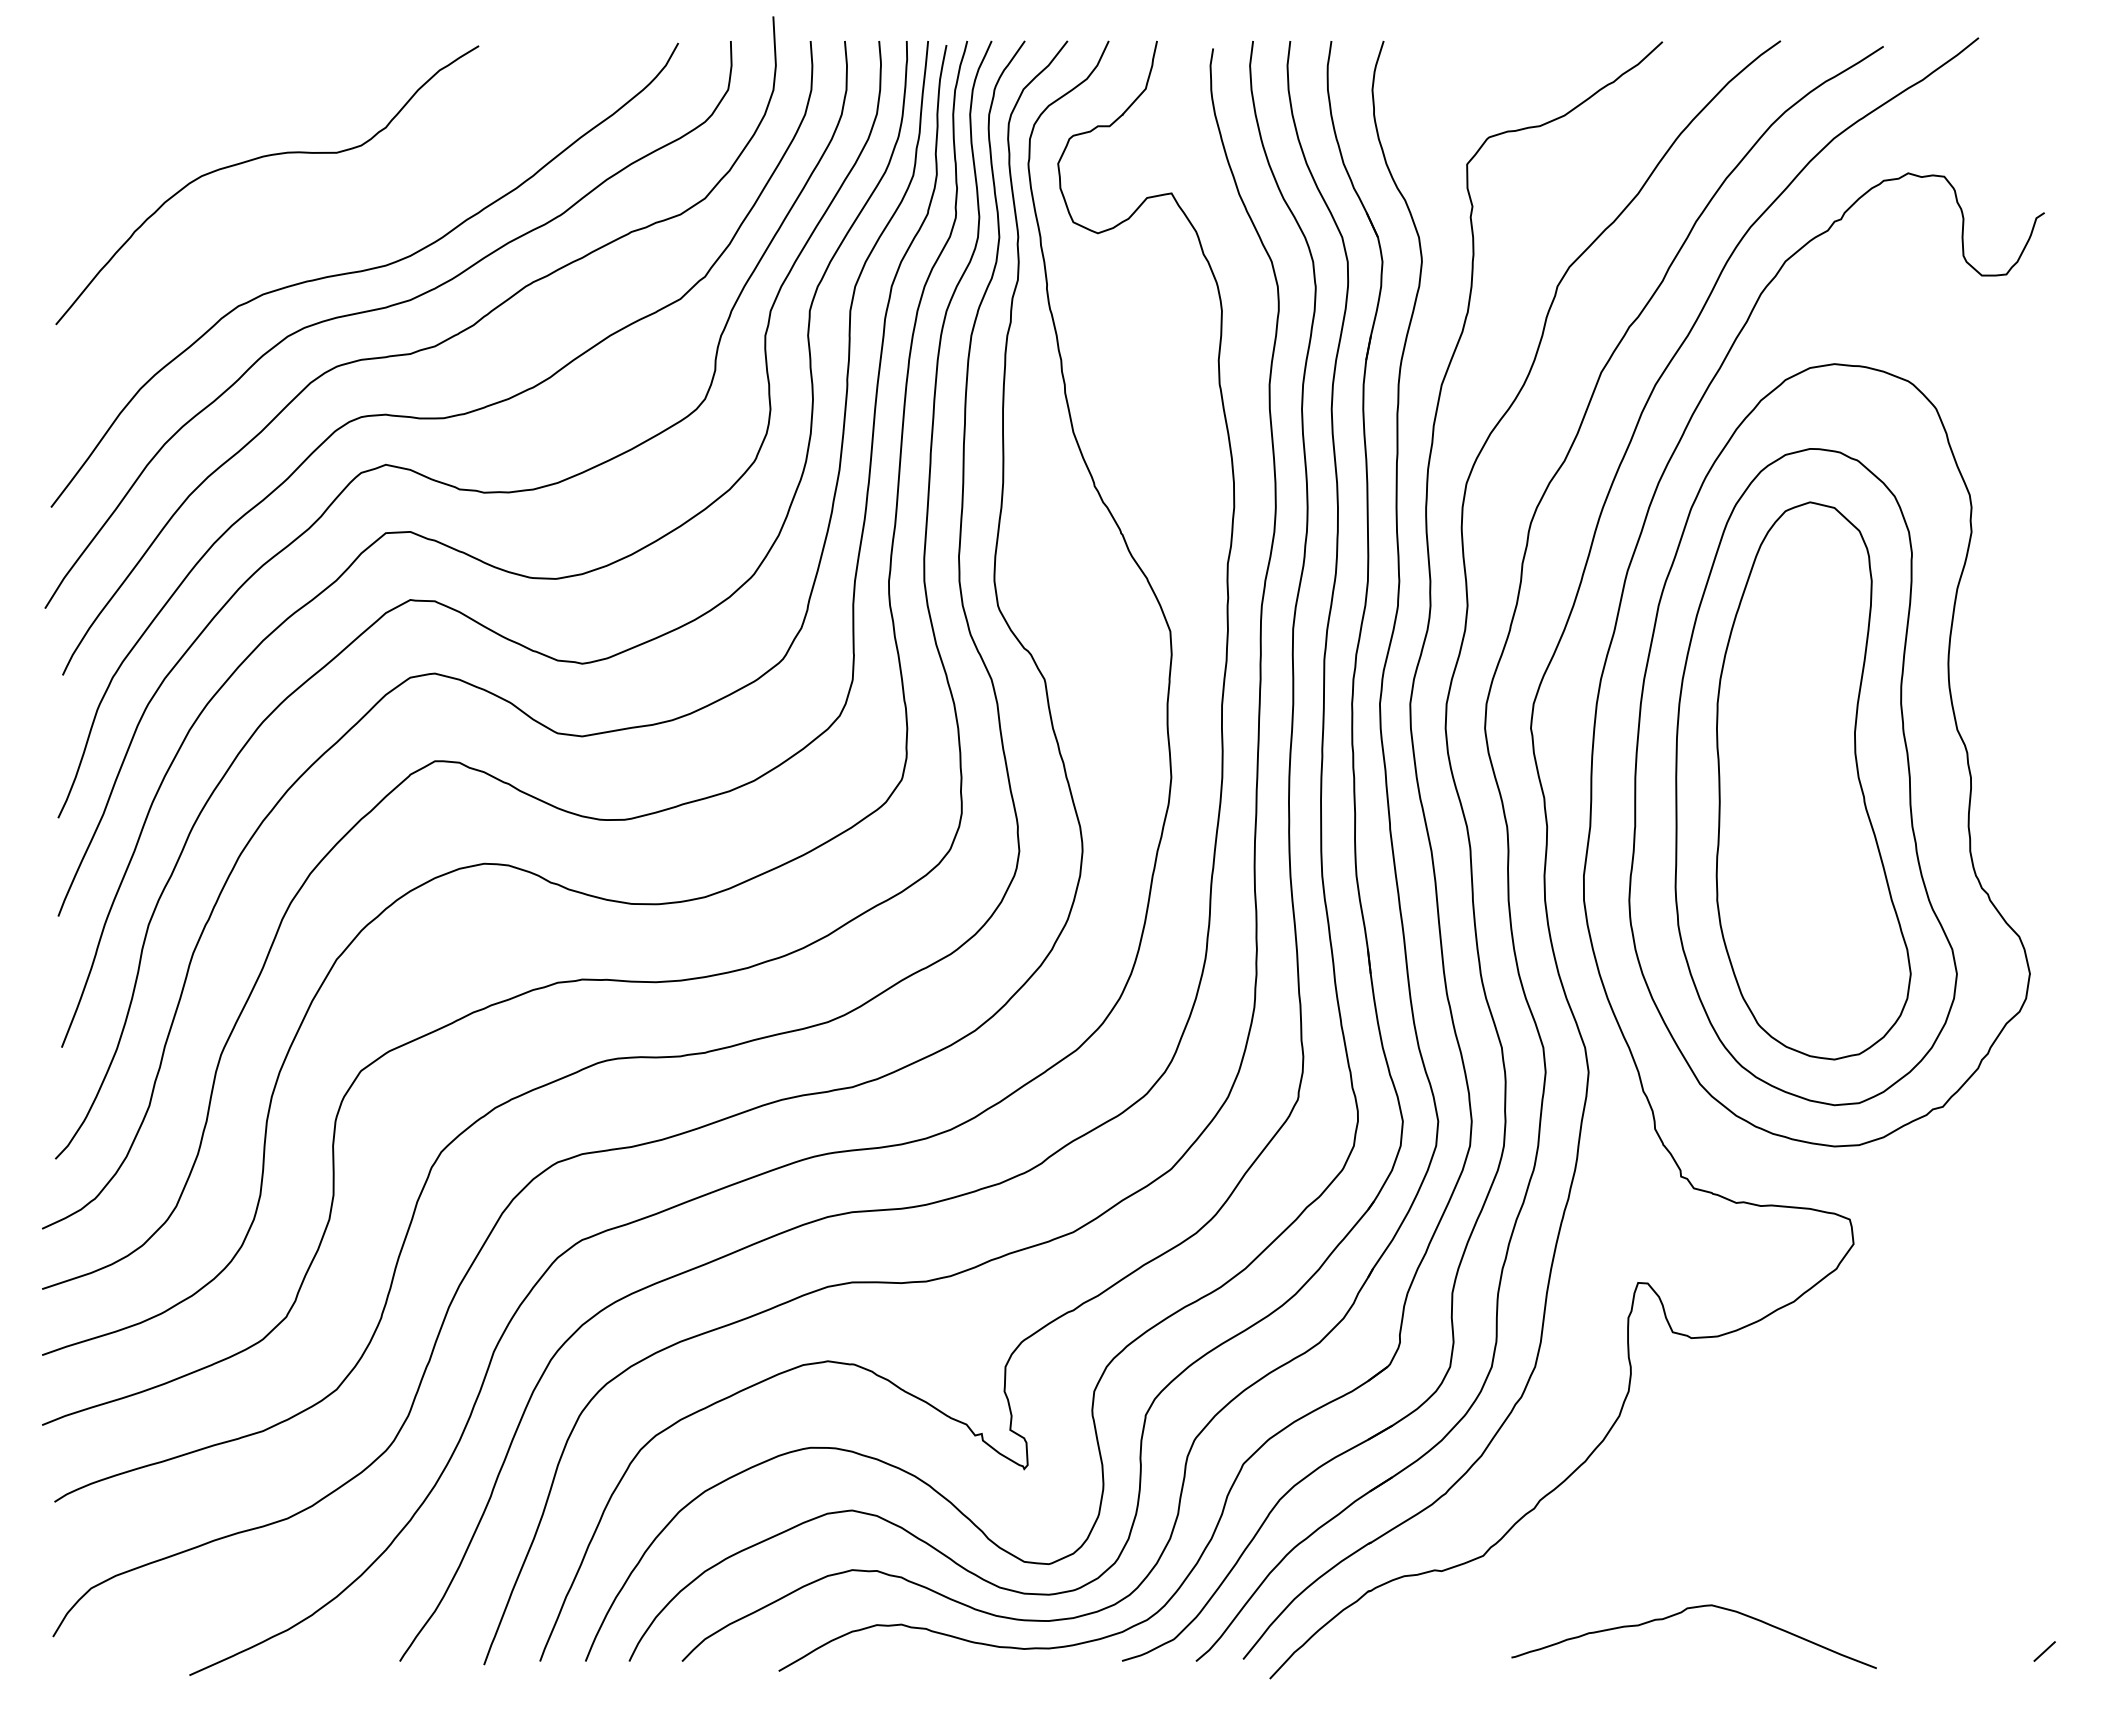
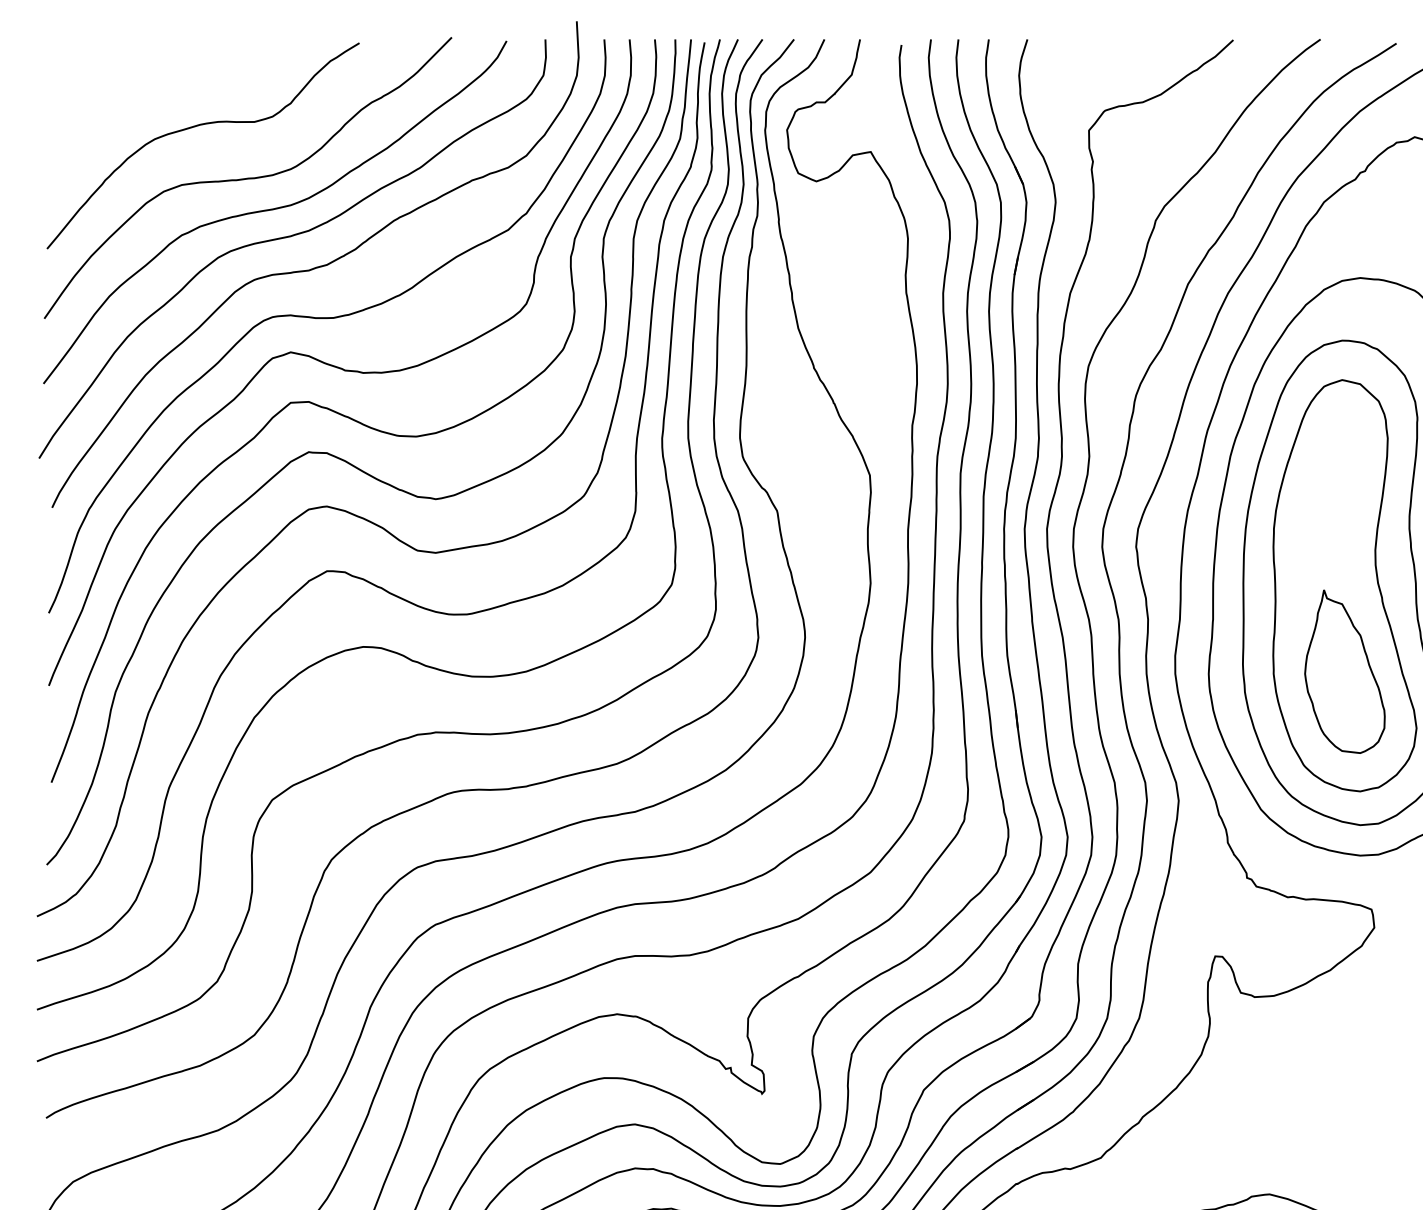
curve: (327, 228) -> (247, 177), added
part: (1813, 897) -> (1344, 671), added

